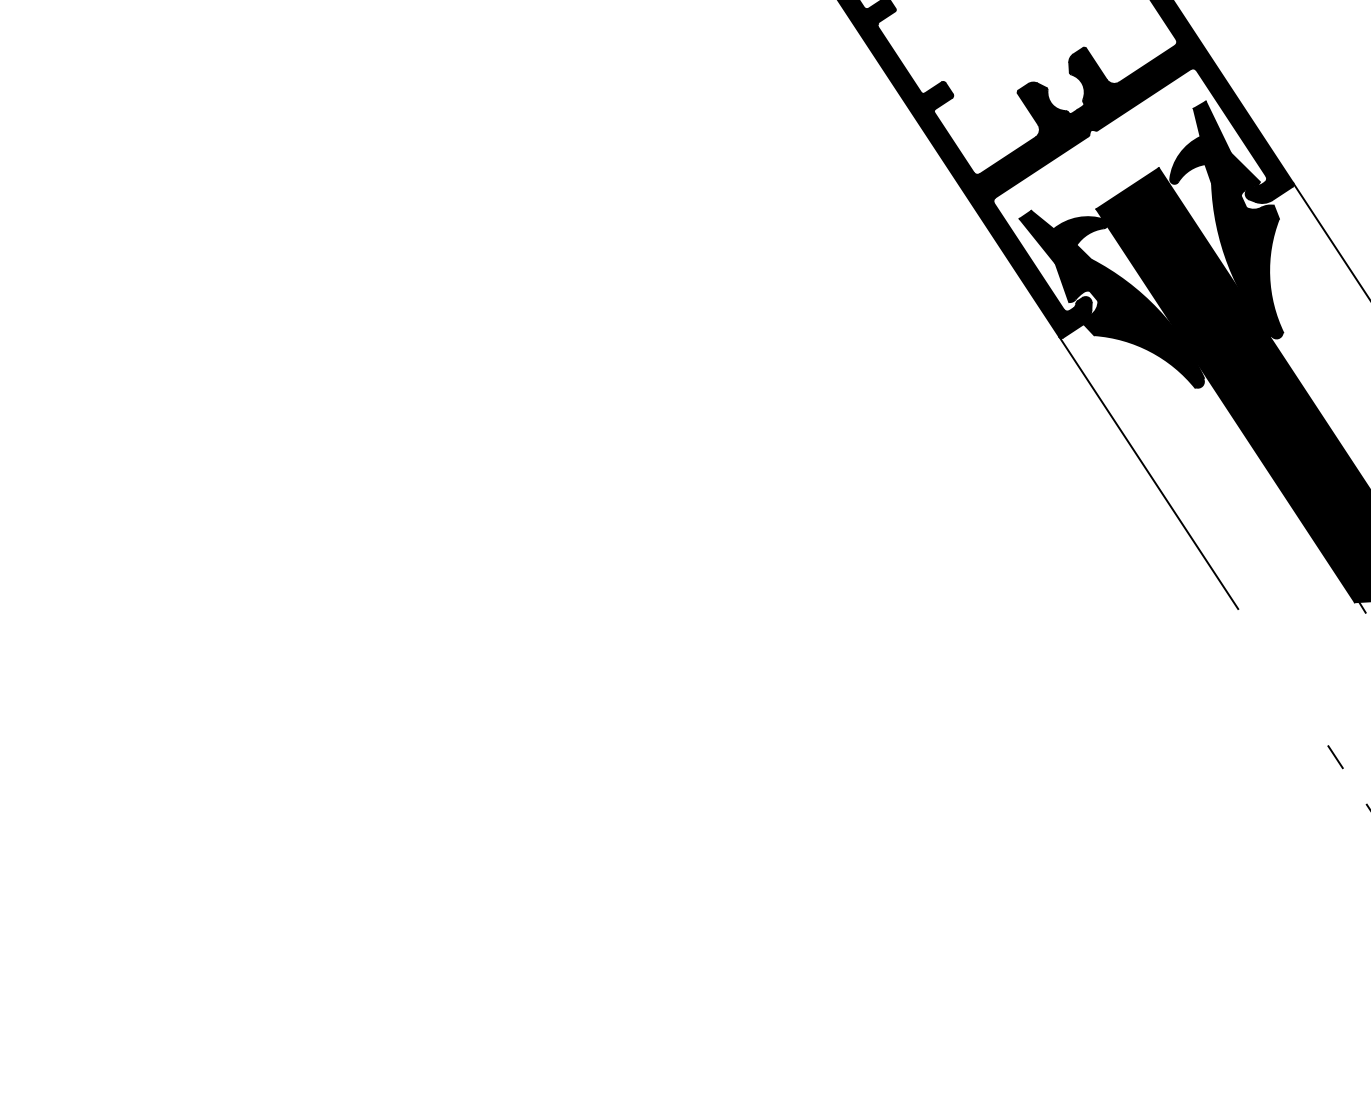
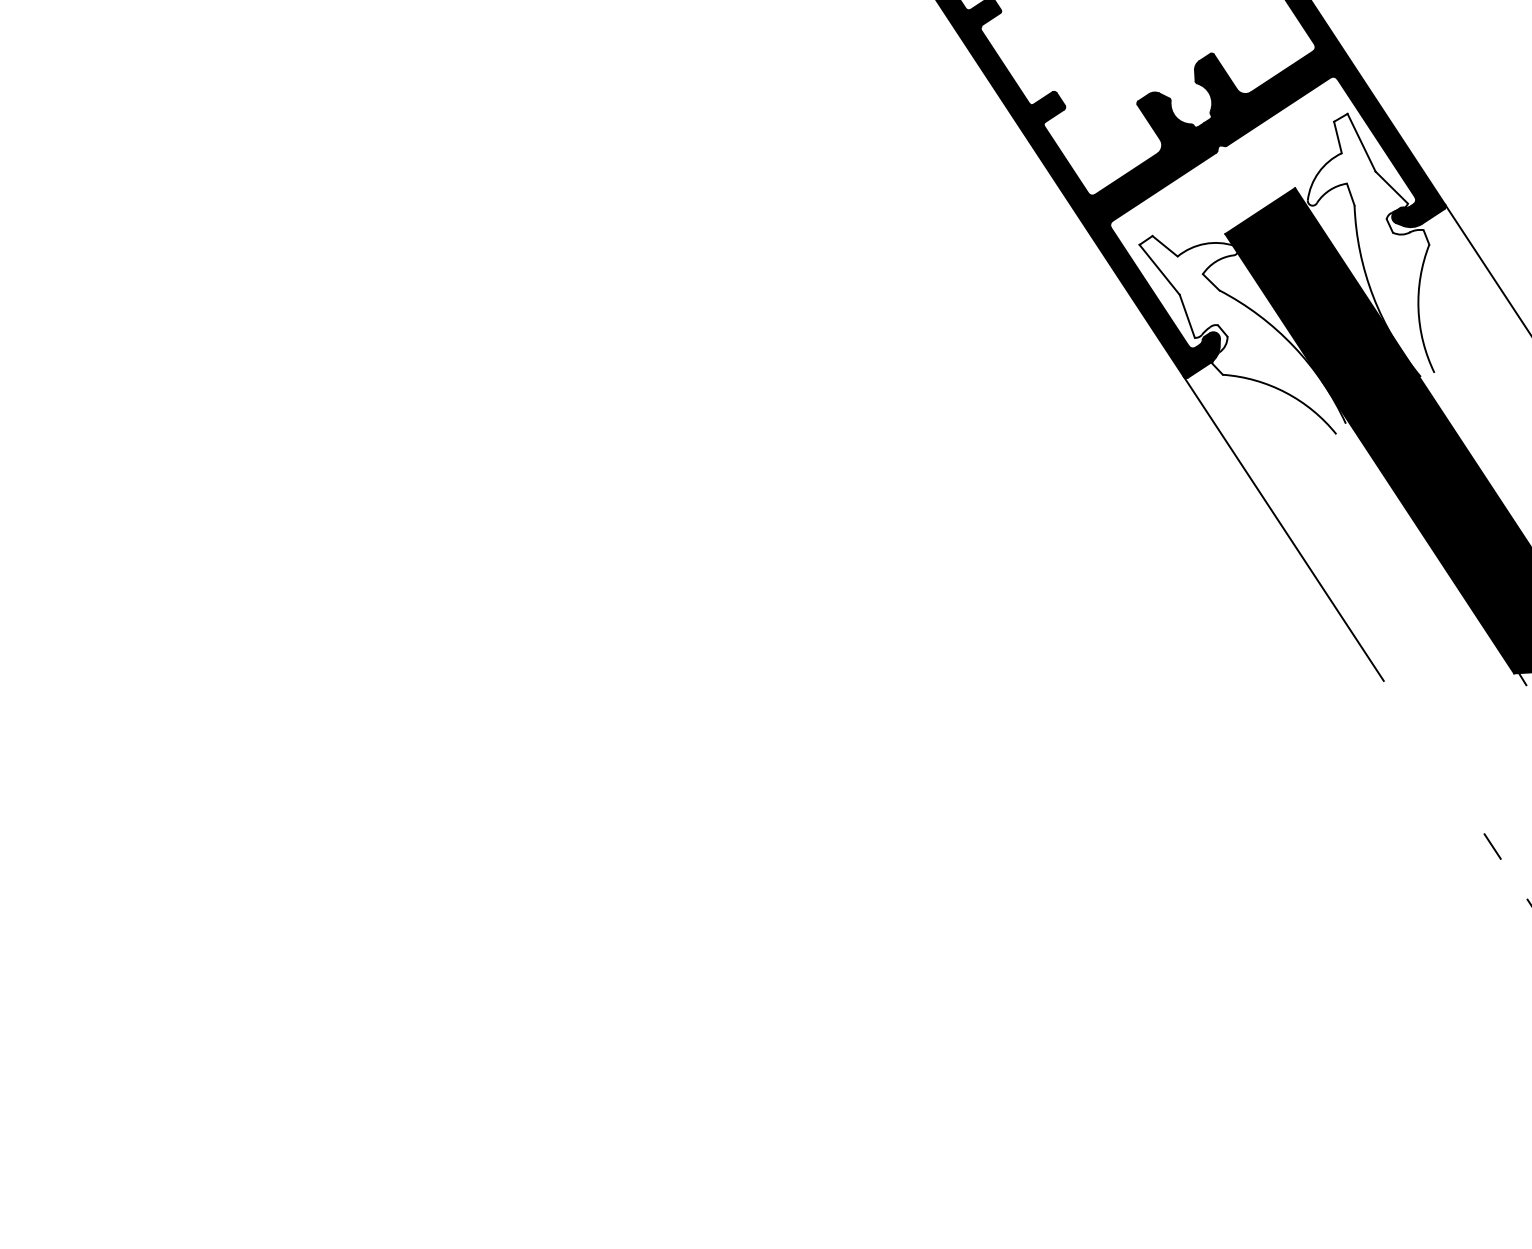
fill: (1226, 220) -> (1370, 246), removed
fill: (1111, 299) -> (1242, 334), removed

